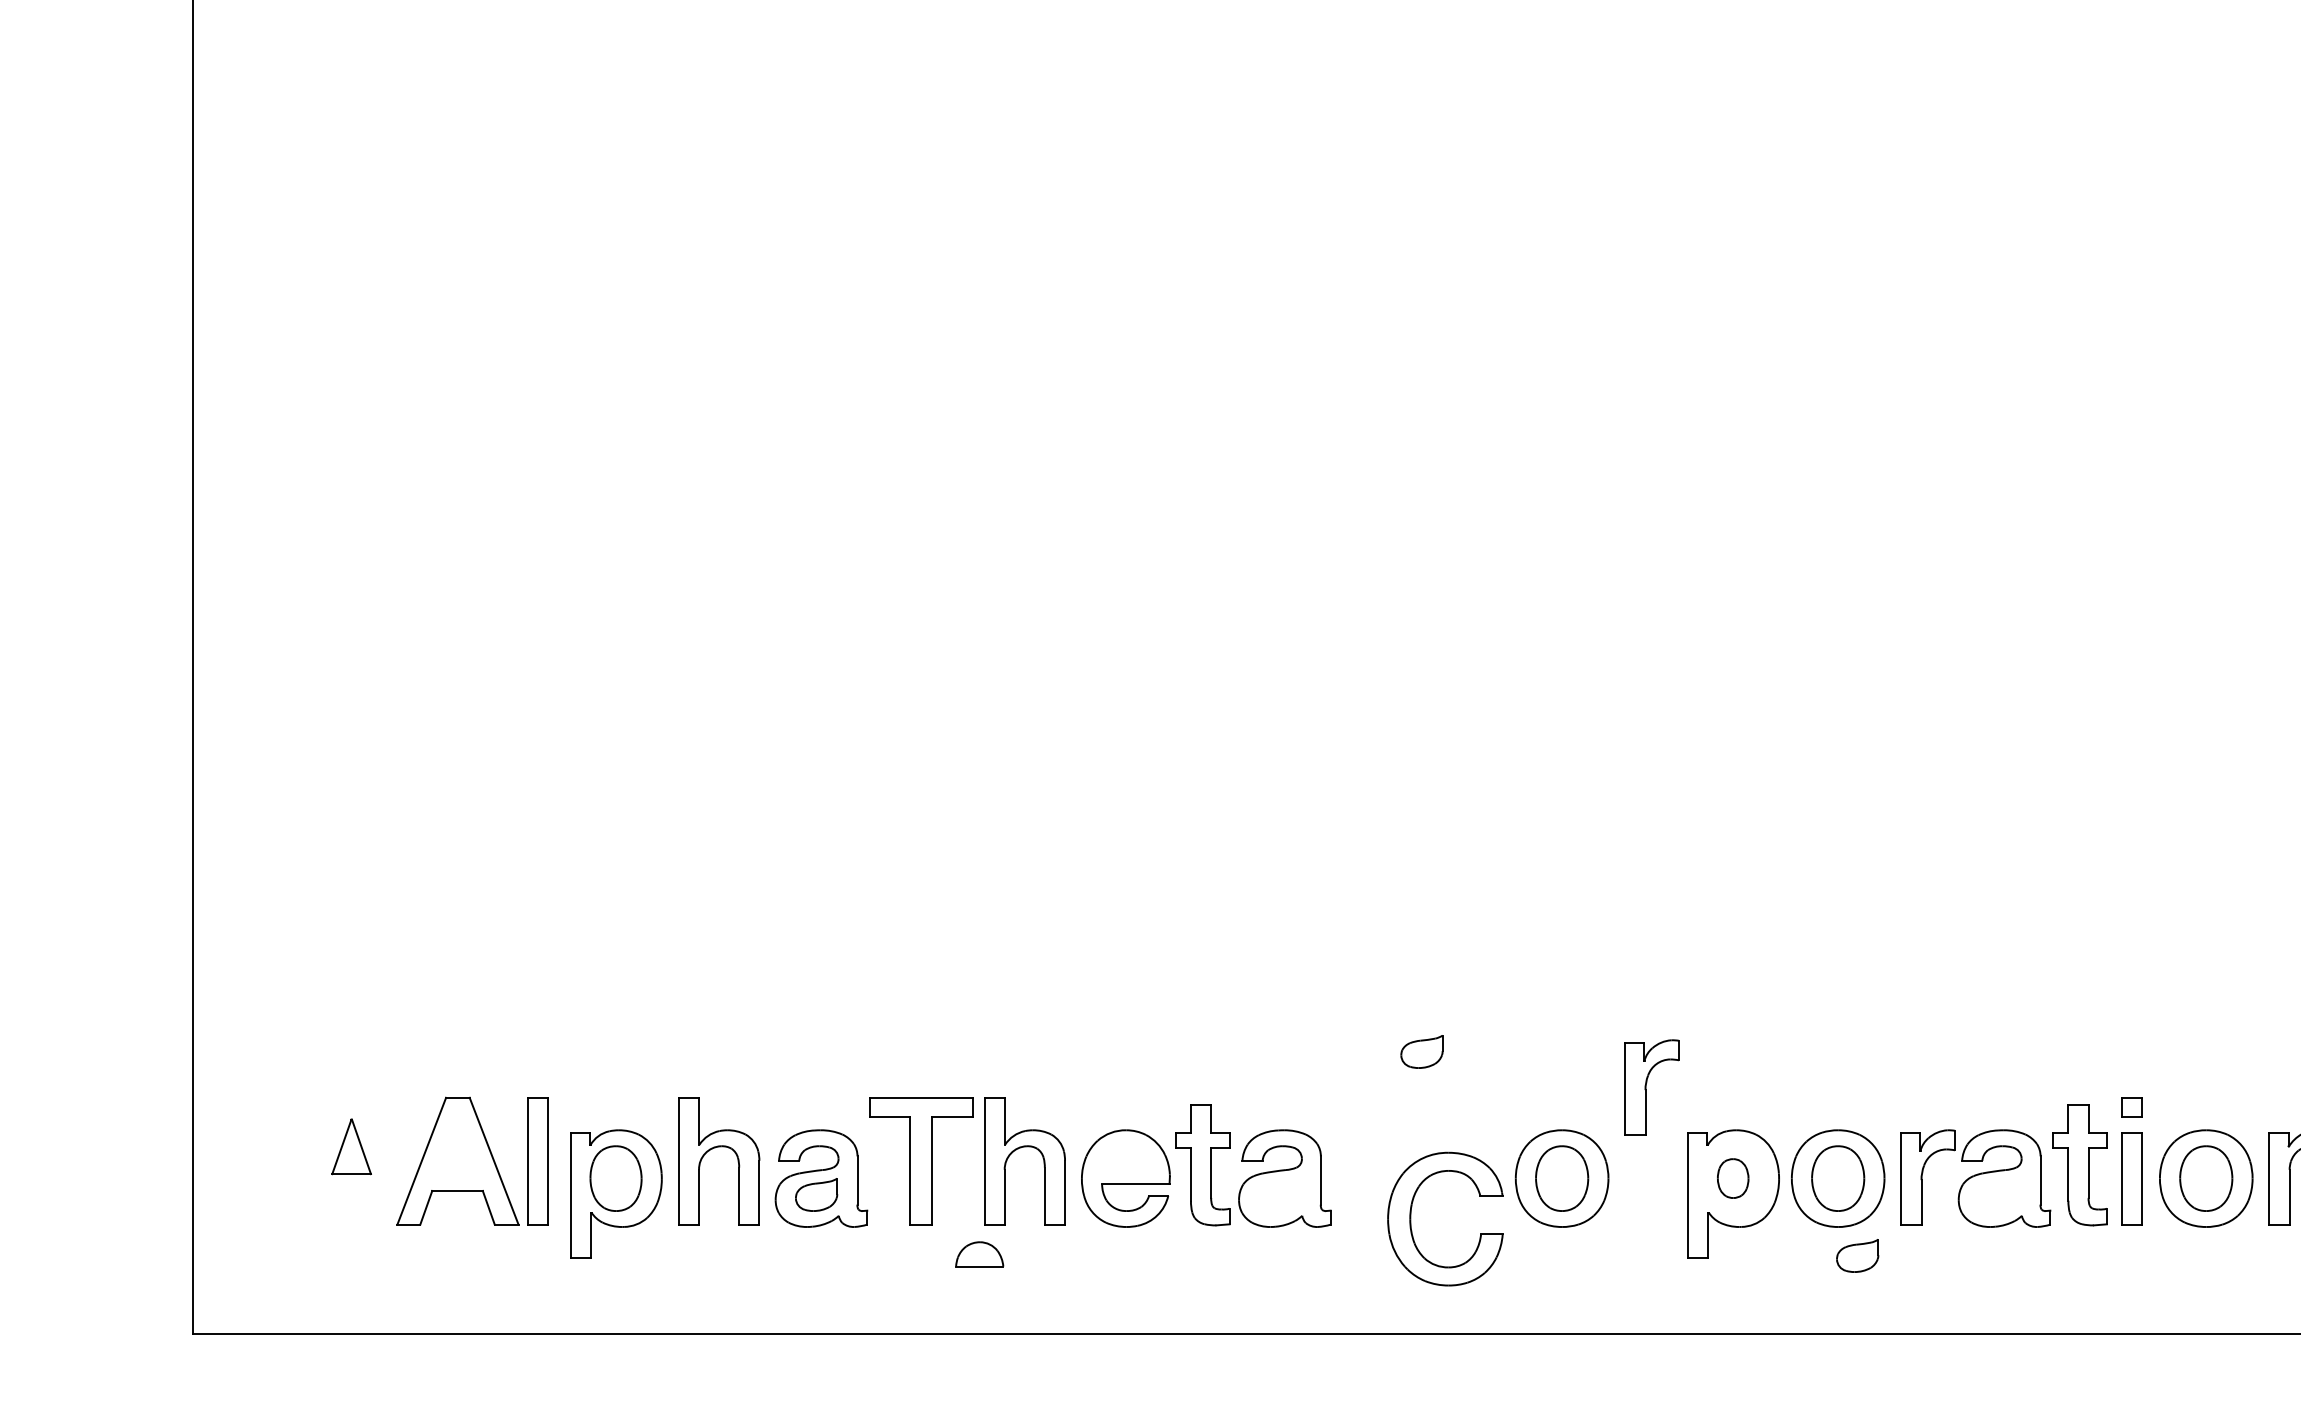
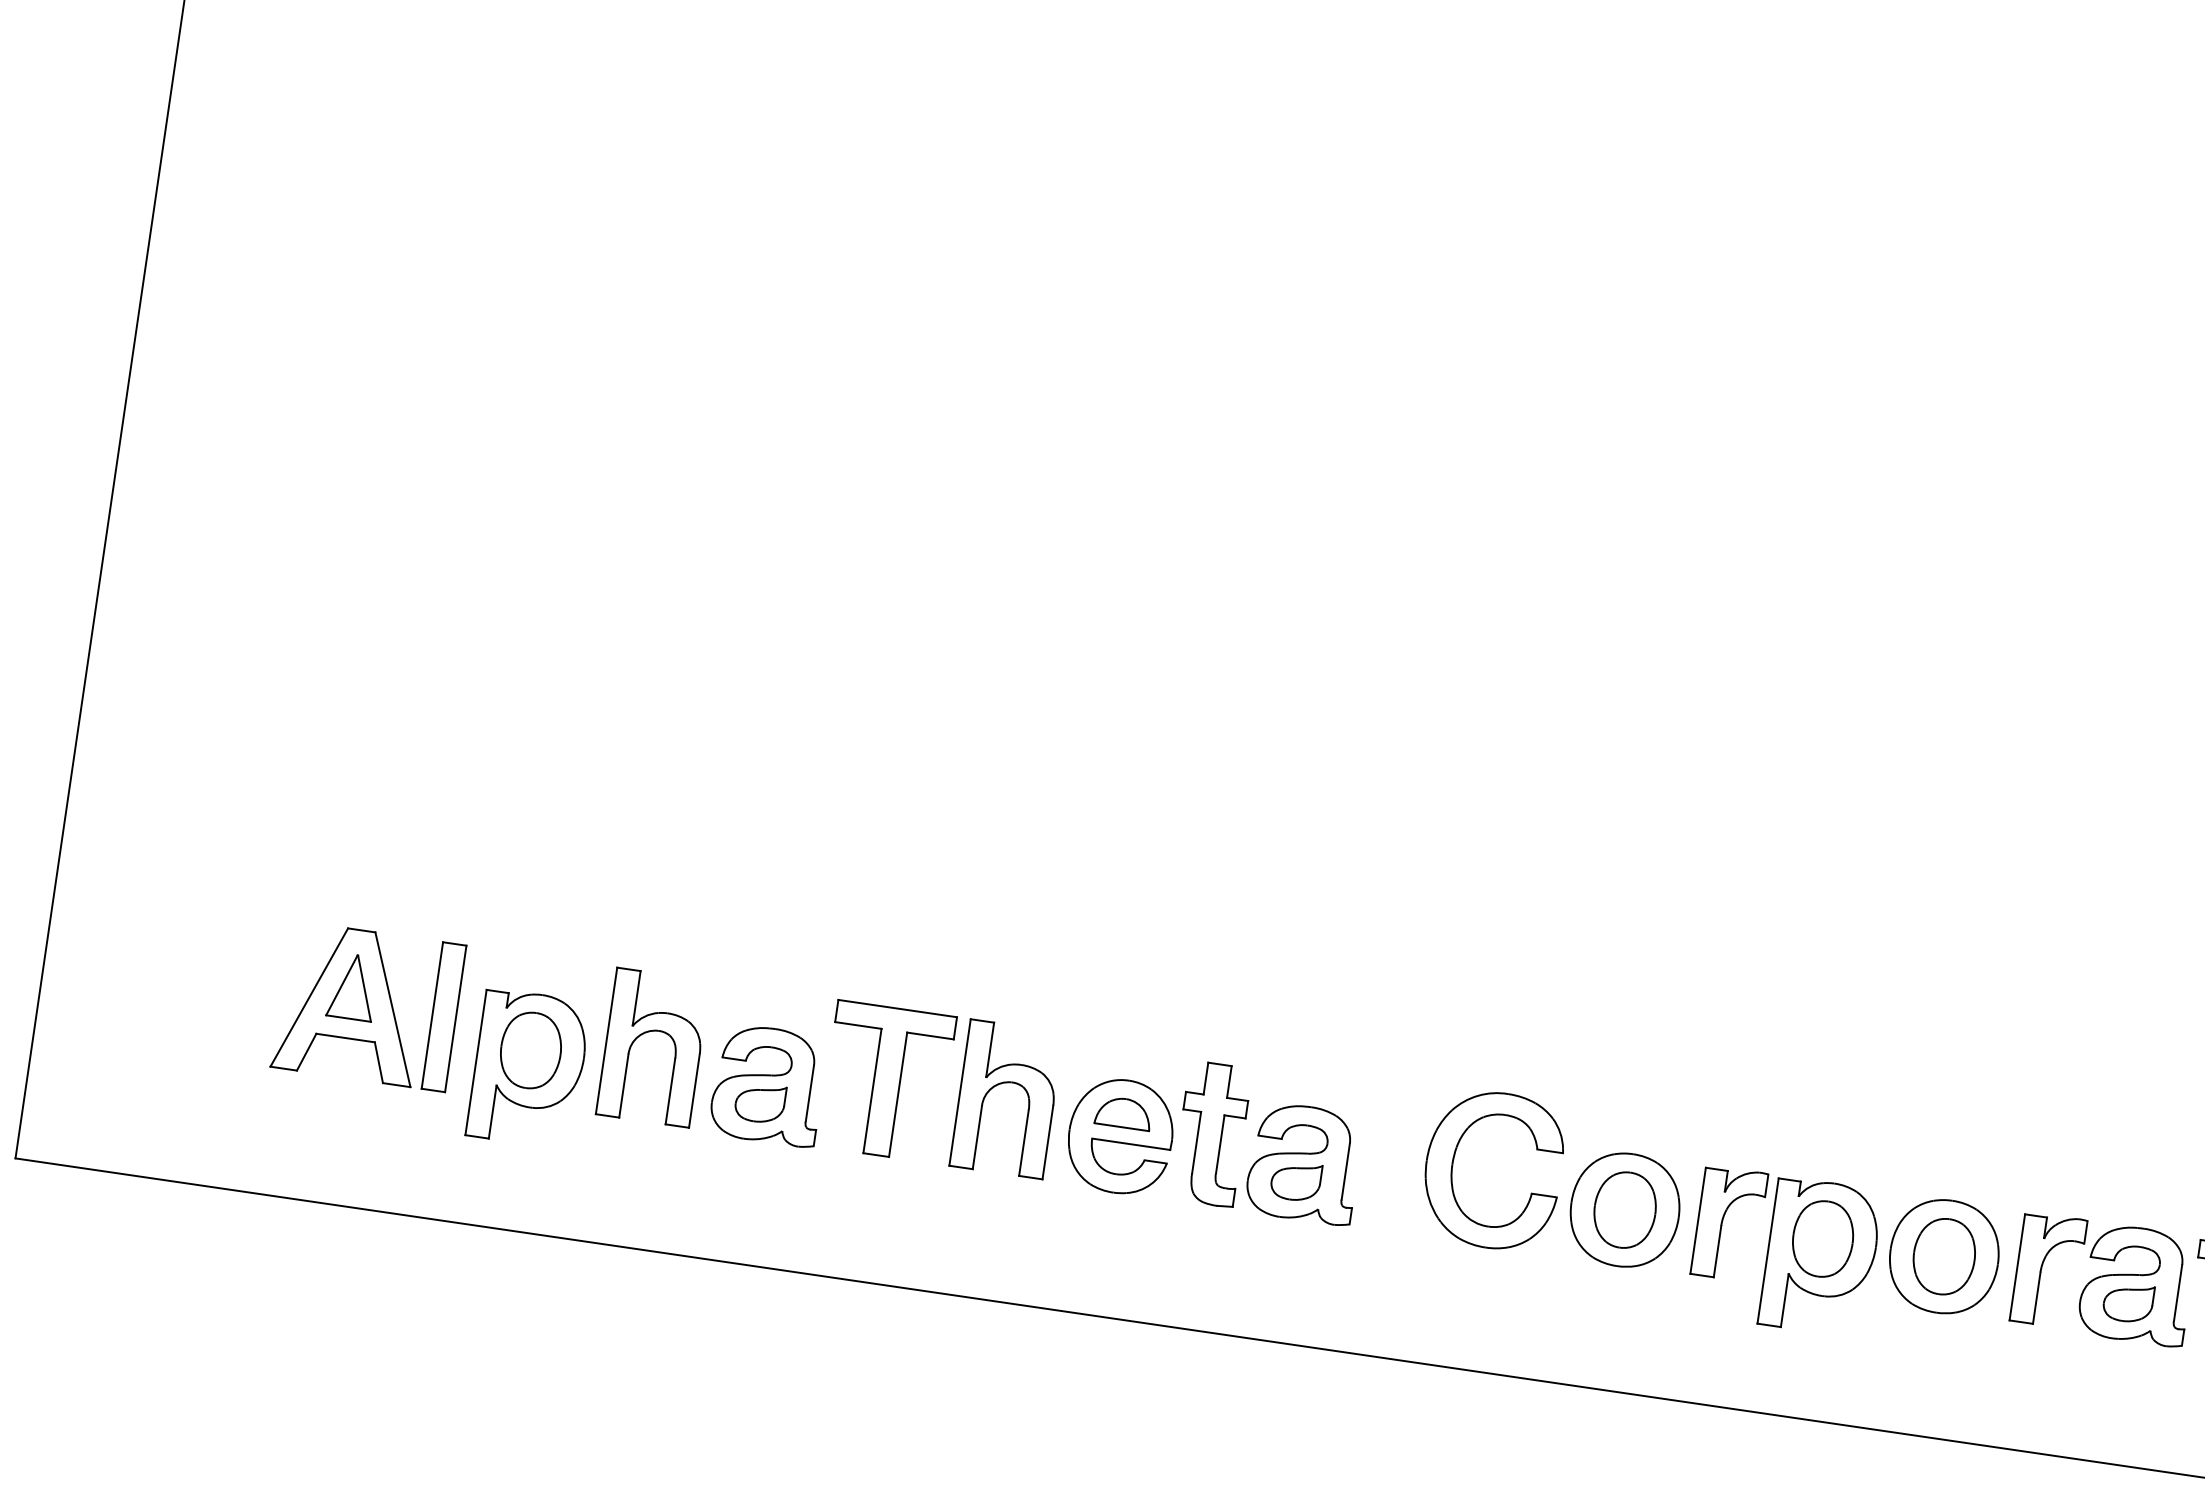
part: (1421, 1051) -> (1295, 1180), moved
part: (1651, 1087) -> (1728, 1223), moved
part: (351, 1146) -> (353, 986), moved
part: (1732, 1178) -> (1822, 1238), size x1.67
part: (1411, 1218) -> (1453, 1163), moved
part: (979, 1254) -> (1123, 1113), moved
part: (1857, 1255) -> (2128, 1302), moved

